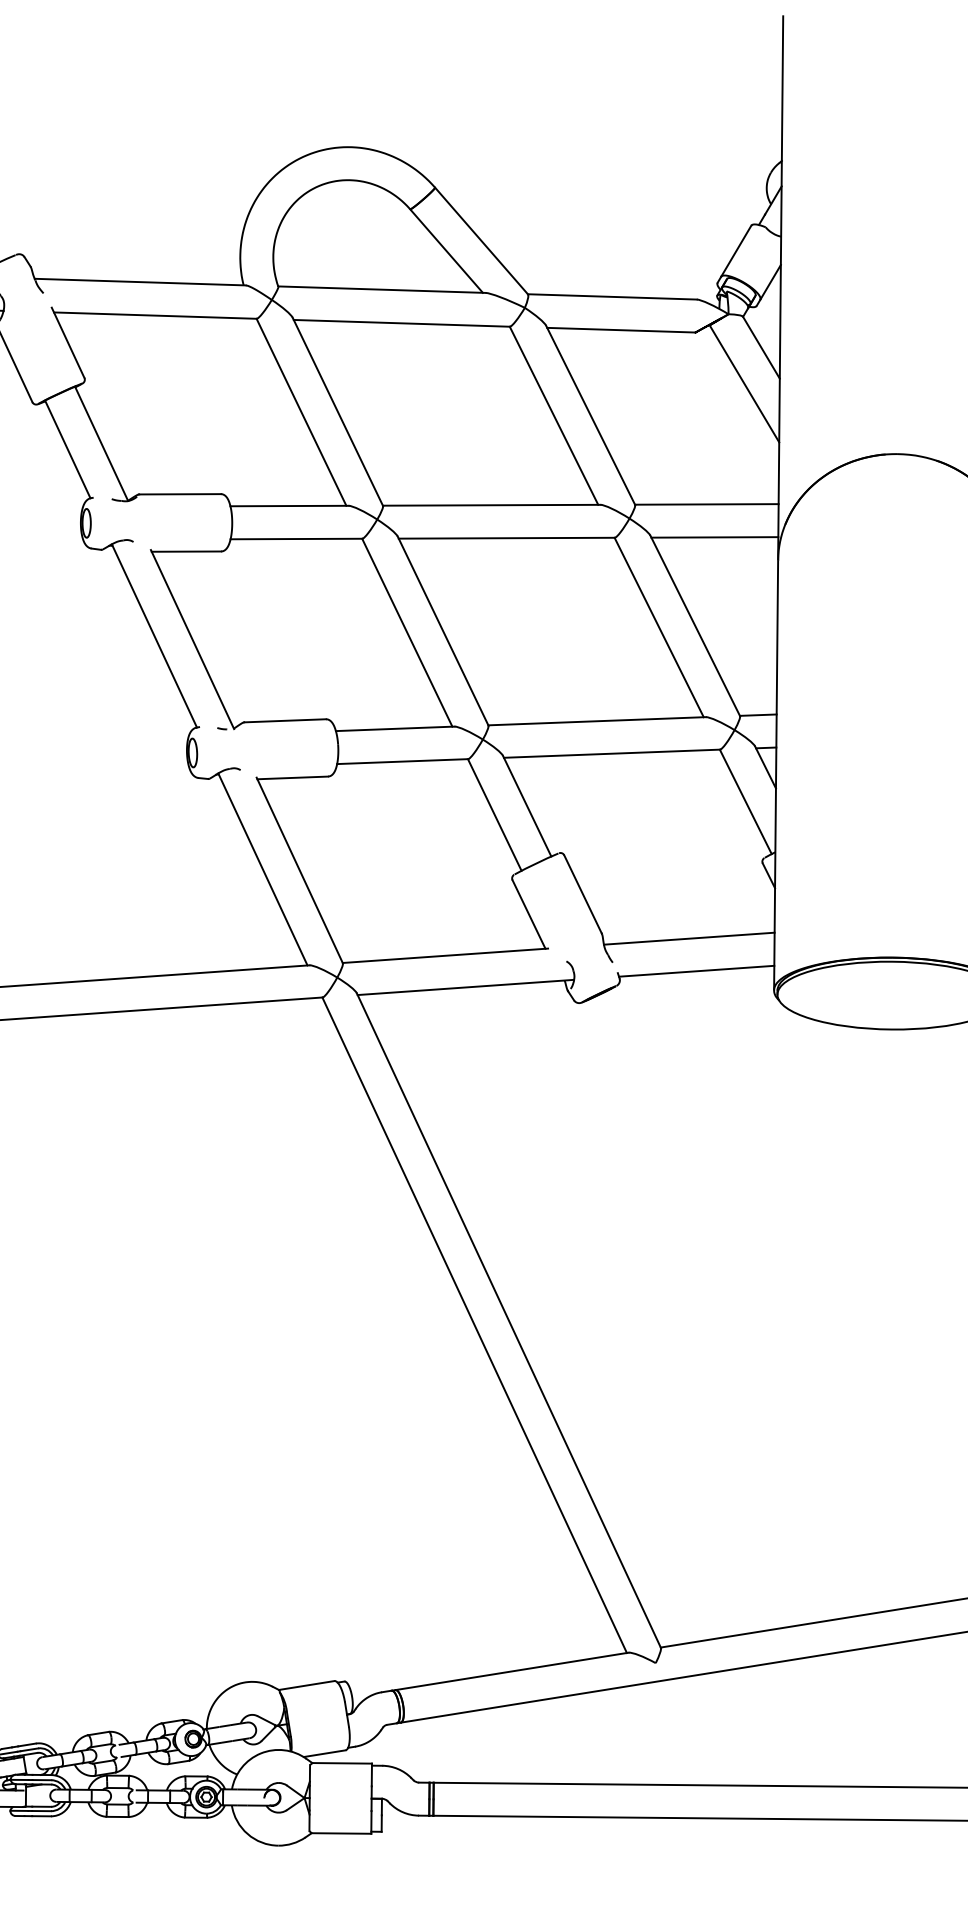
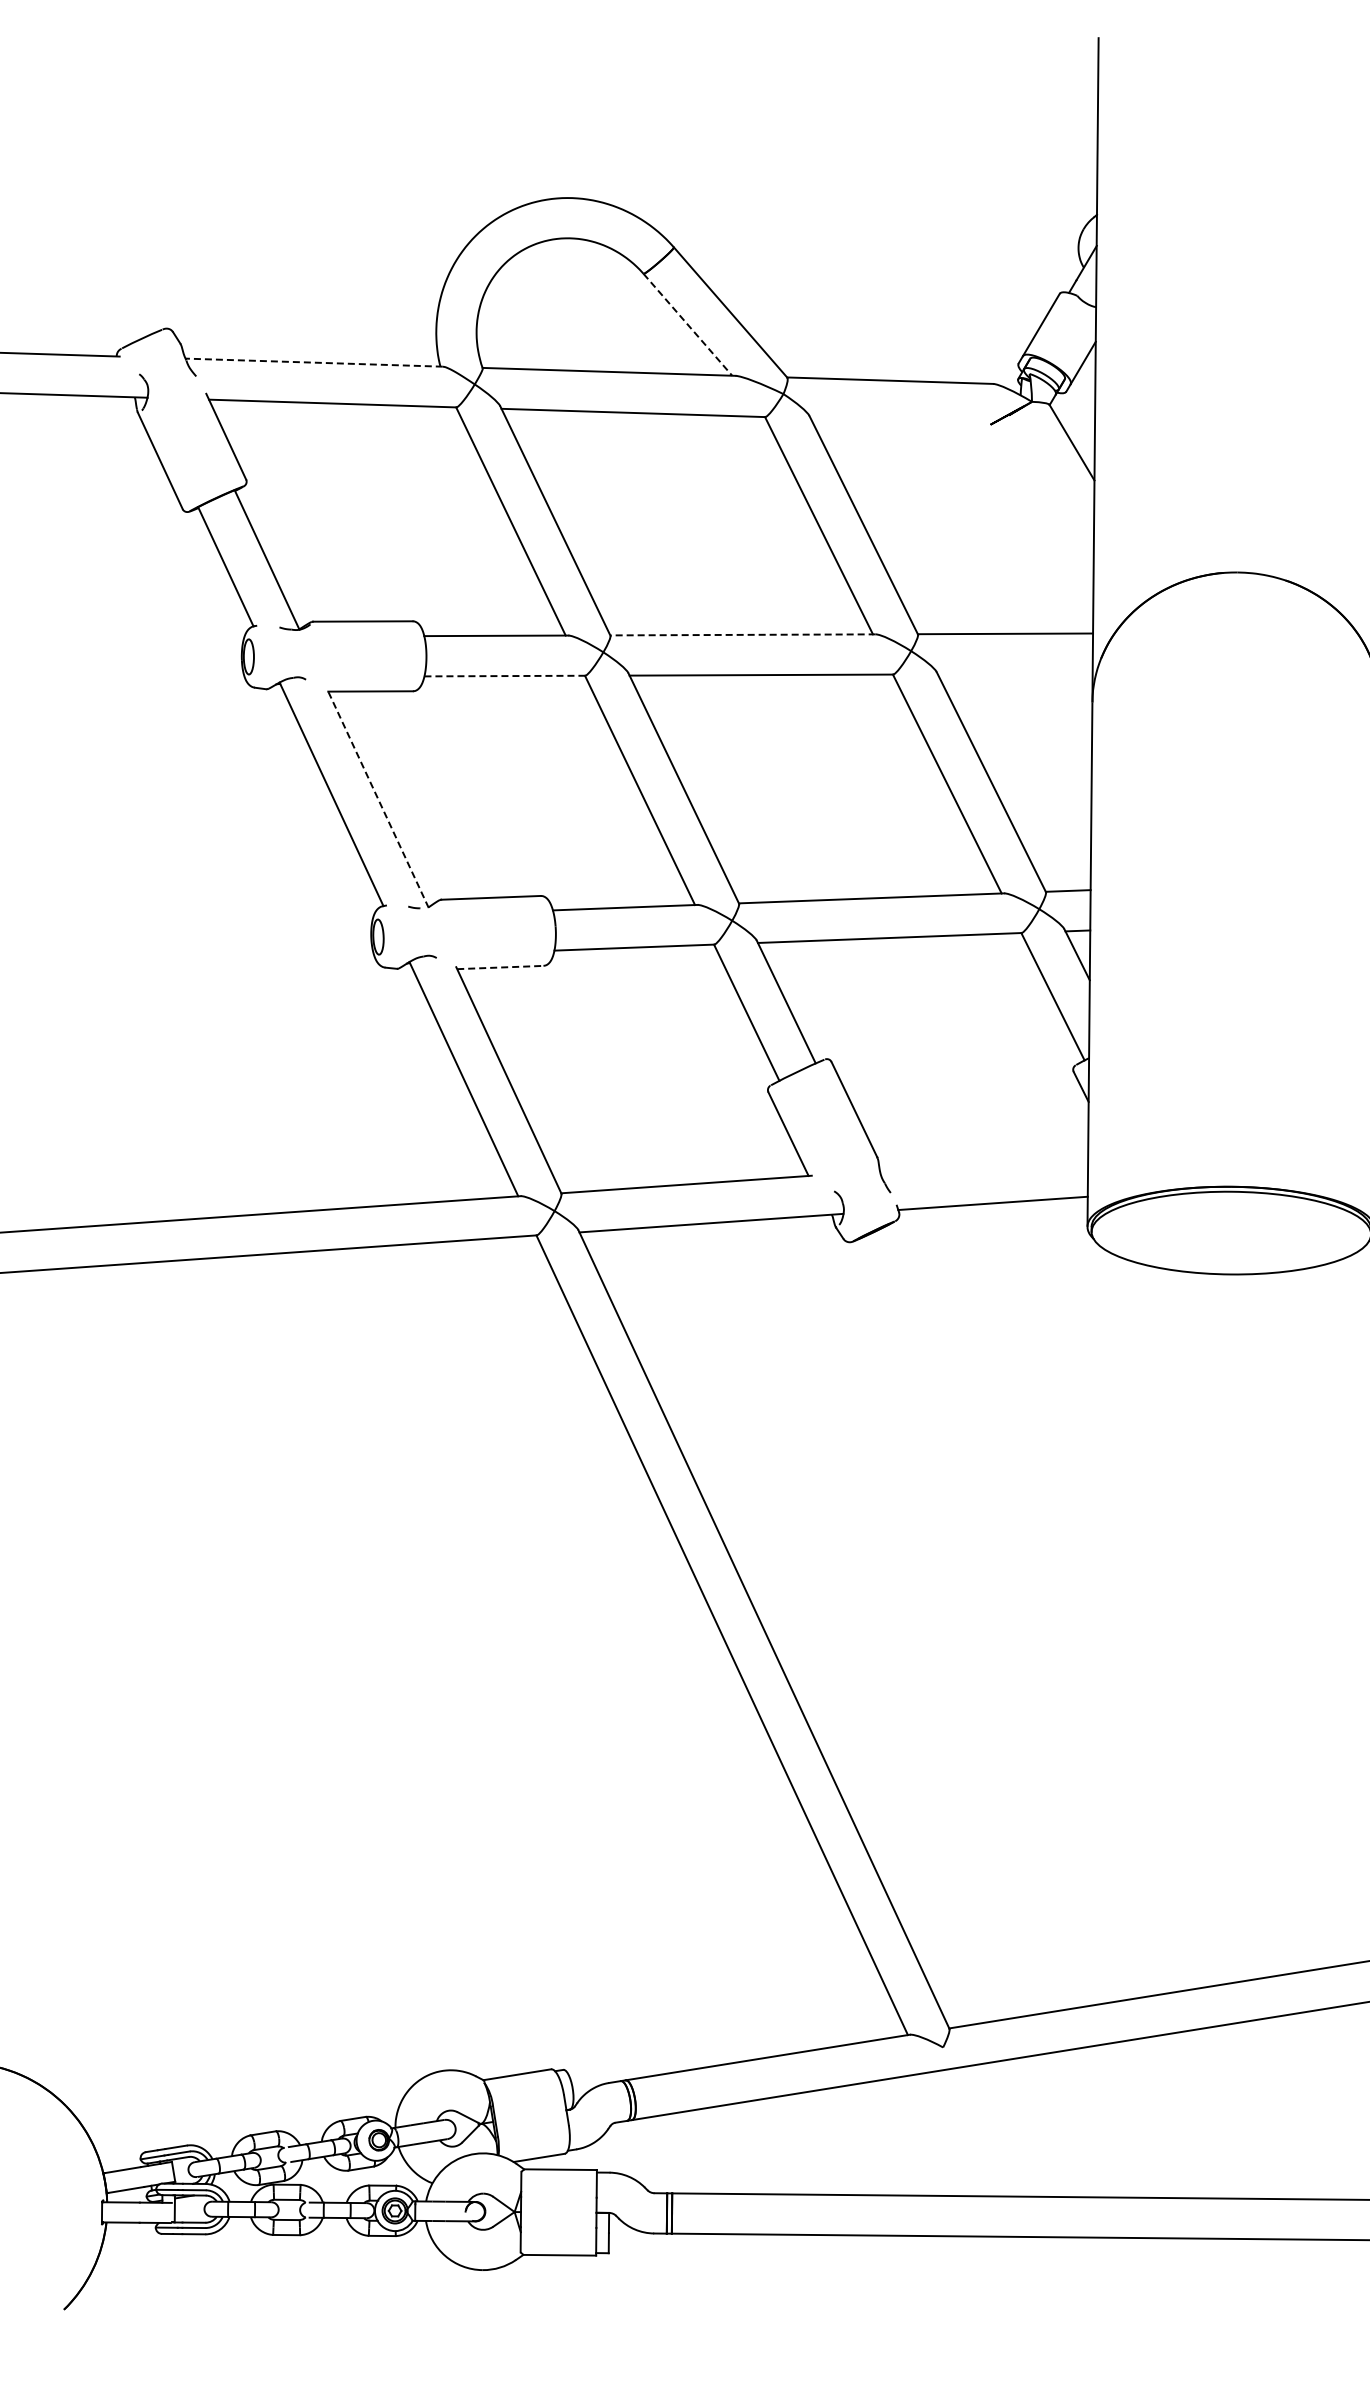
line: (446, 250) -> (687, 324), solid -> dashed
line: (140, 281) -> (314, 362), solid -> dashed
line: (620, 330) -> (900, 421), removed
line: (743, 383) -> (1050, 486), removed
line: (491, 504) -> (742, 634), solid -> dashed
line: (714, 536) -> (1014, 673), removed
line: (297, 539) -> (505, 676), solid -> dashed
line: (192, 639) -> (377, 798), solid -> dashed
line: (292, 777) -> (500, 967), solid -> dashed
line: (688, 938) -> (983, 1163), removed

